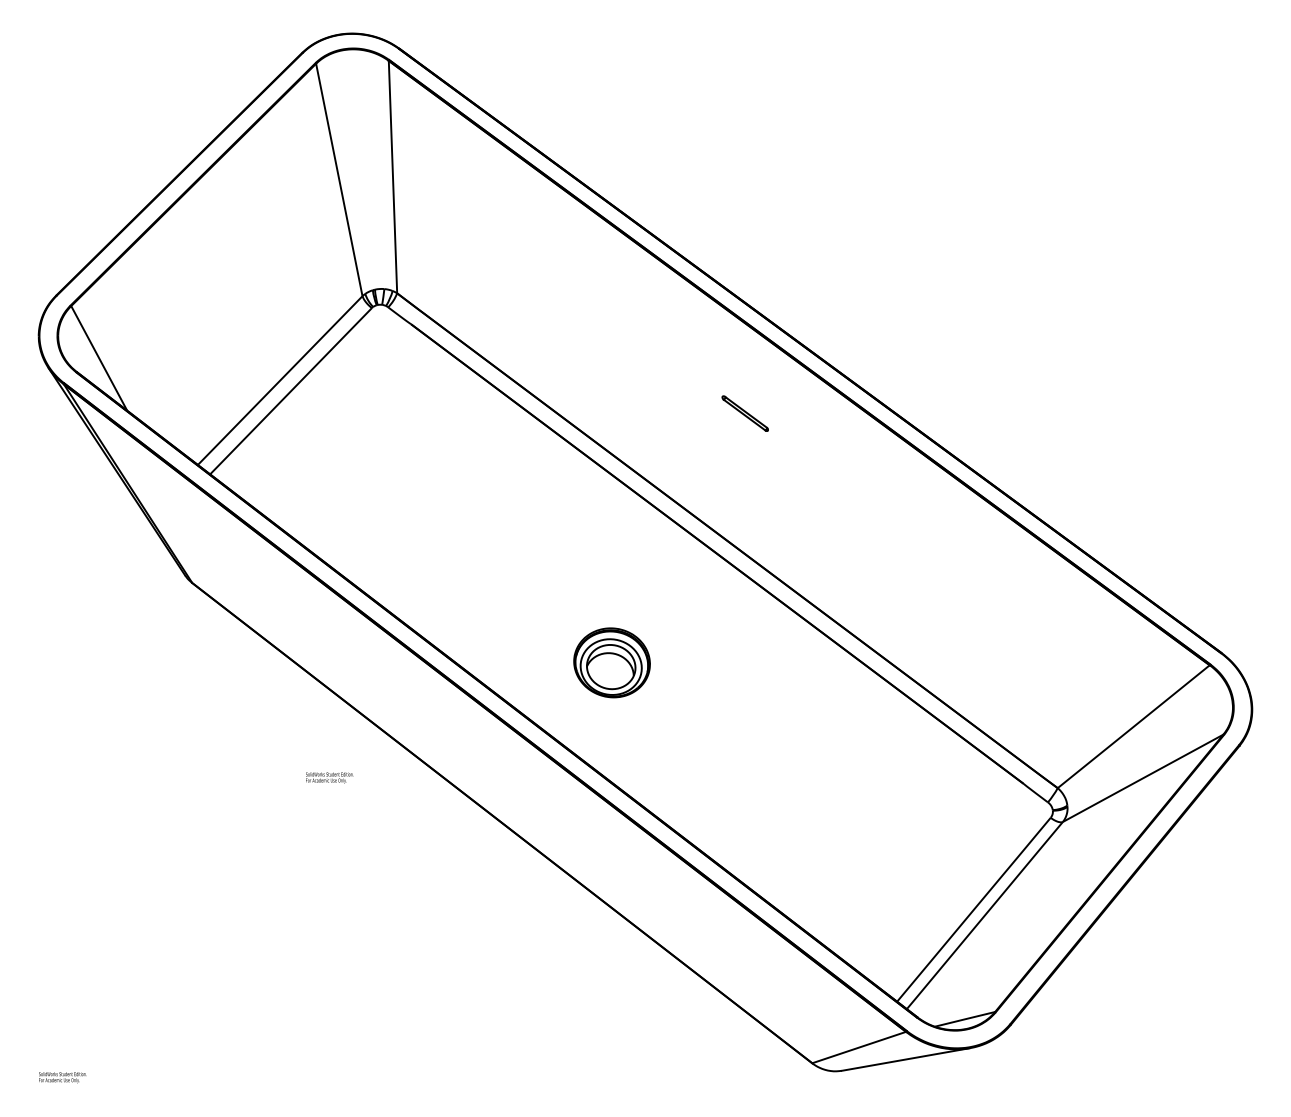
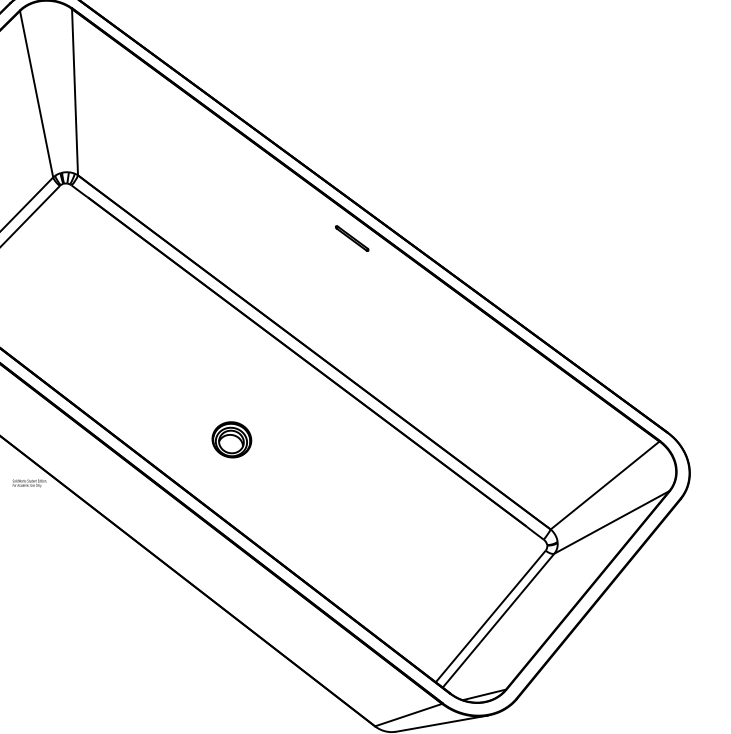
part: (744, 413) -> (351, 238), moved
part: (612, 662) -> (232, 439), size x0.71
text: (329, 777) -> (29, 483), moved

